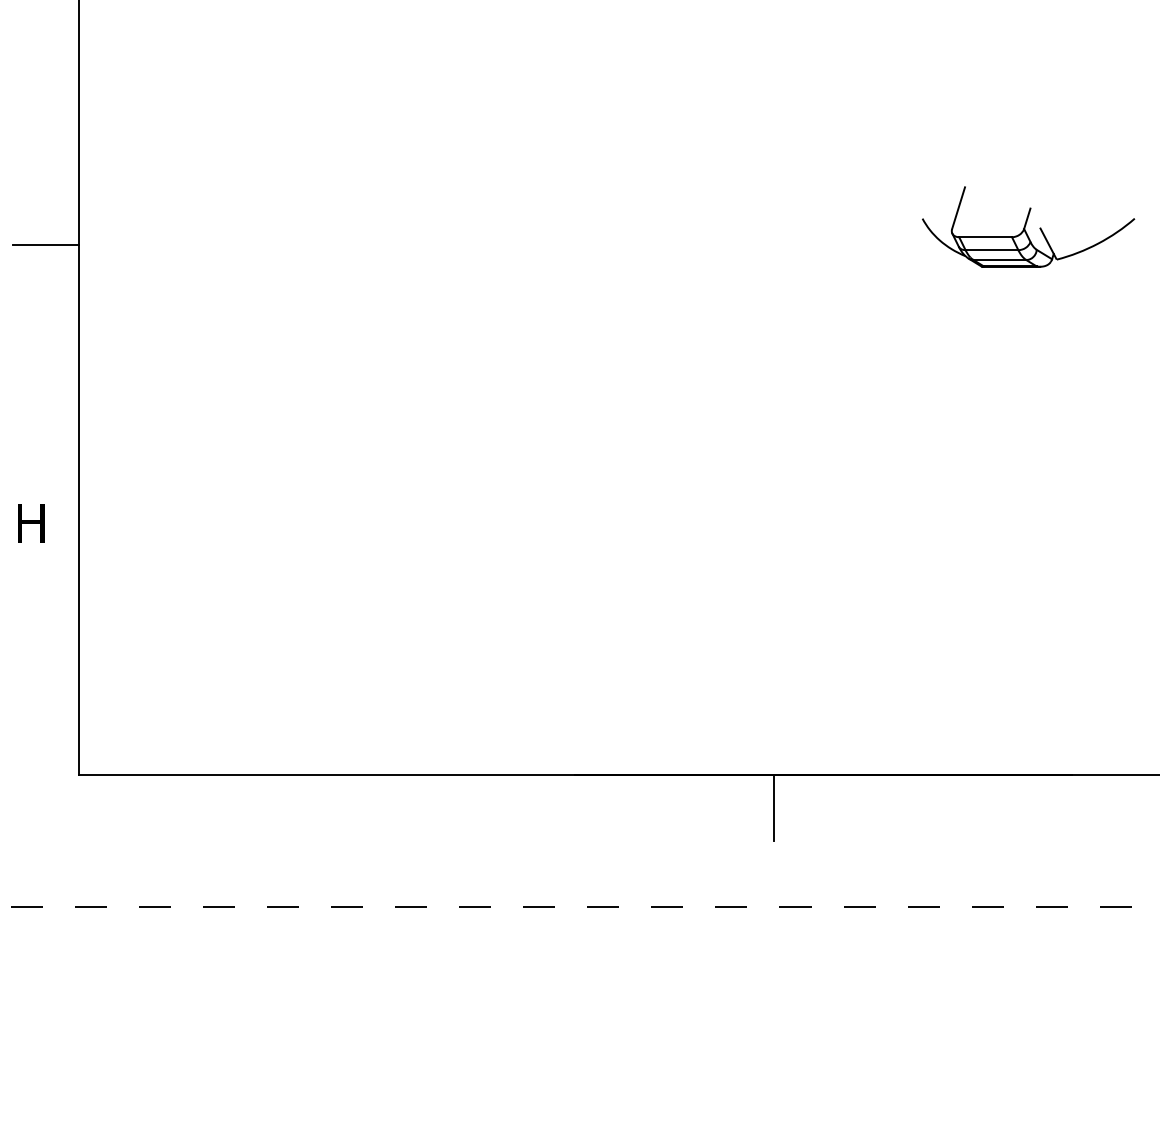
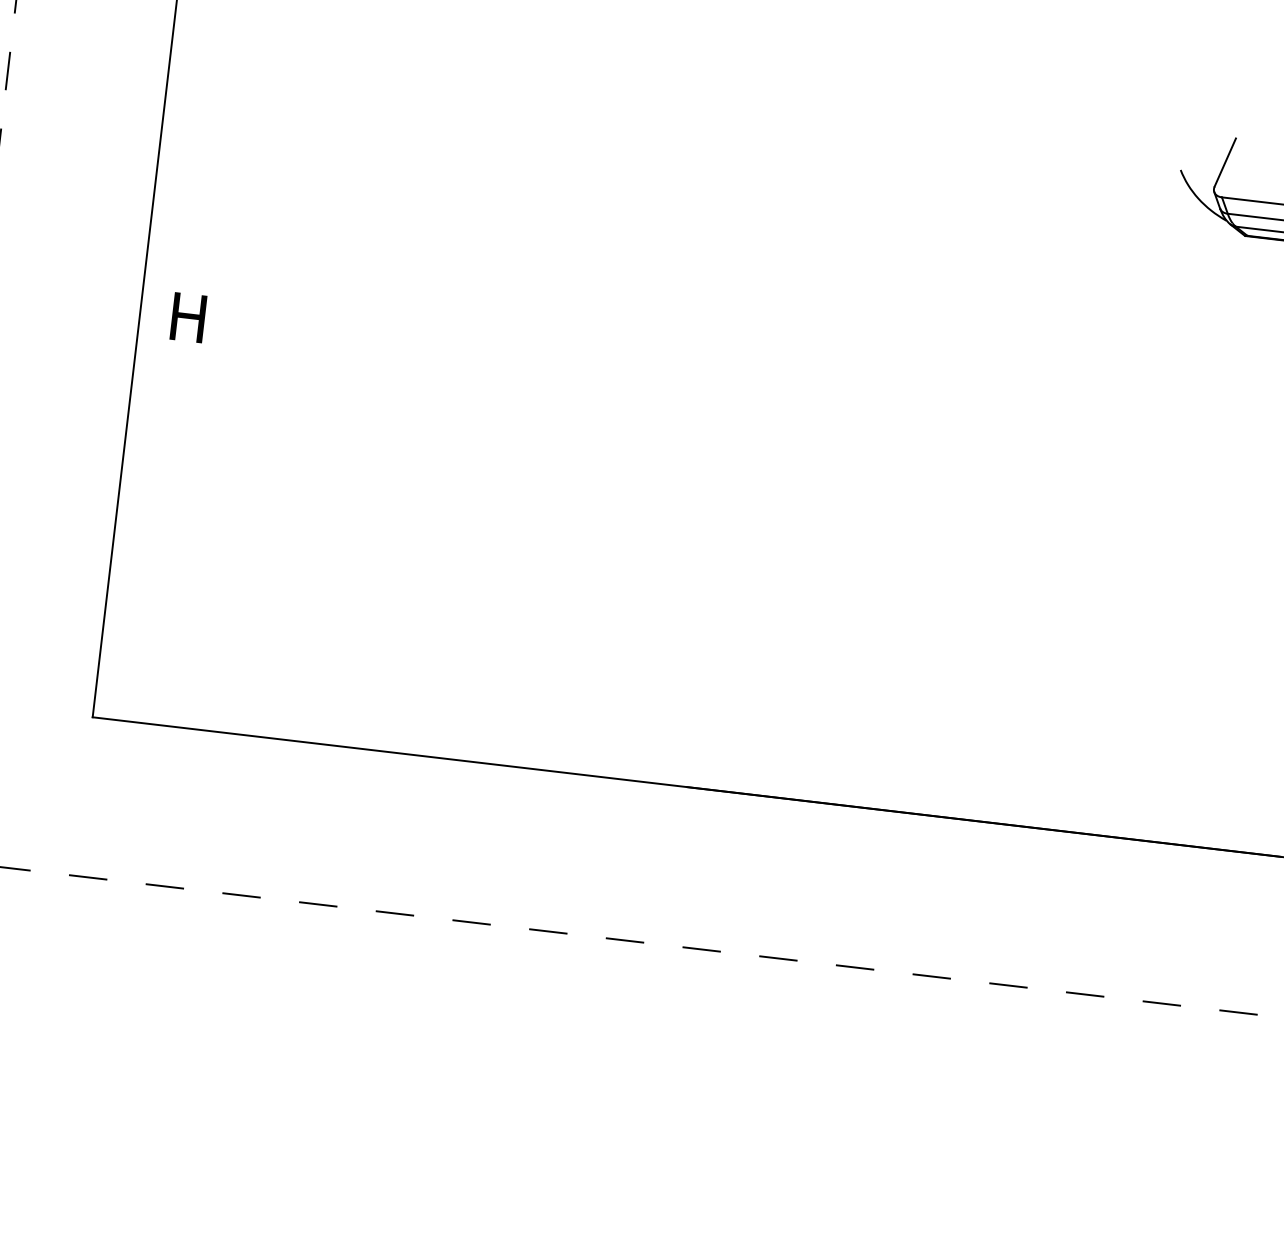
line: (45, 245) -> (127, 78), removed
text: (31, 523) -> (188, 317), moved
line: (773, 807) -> (919, 853), removed

